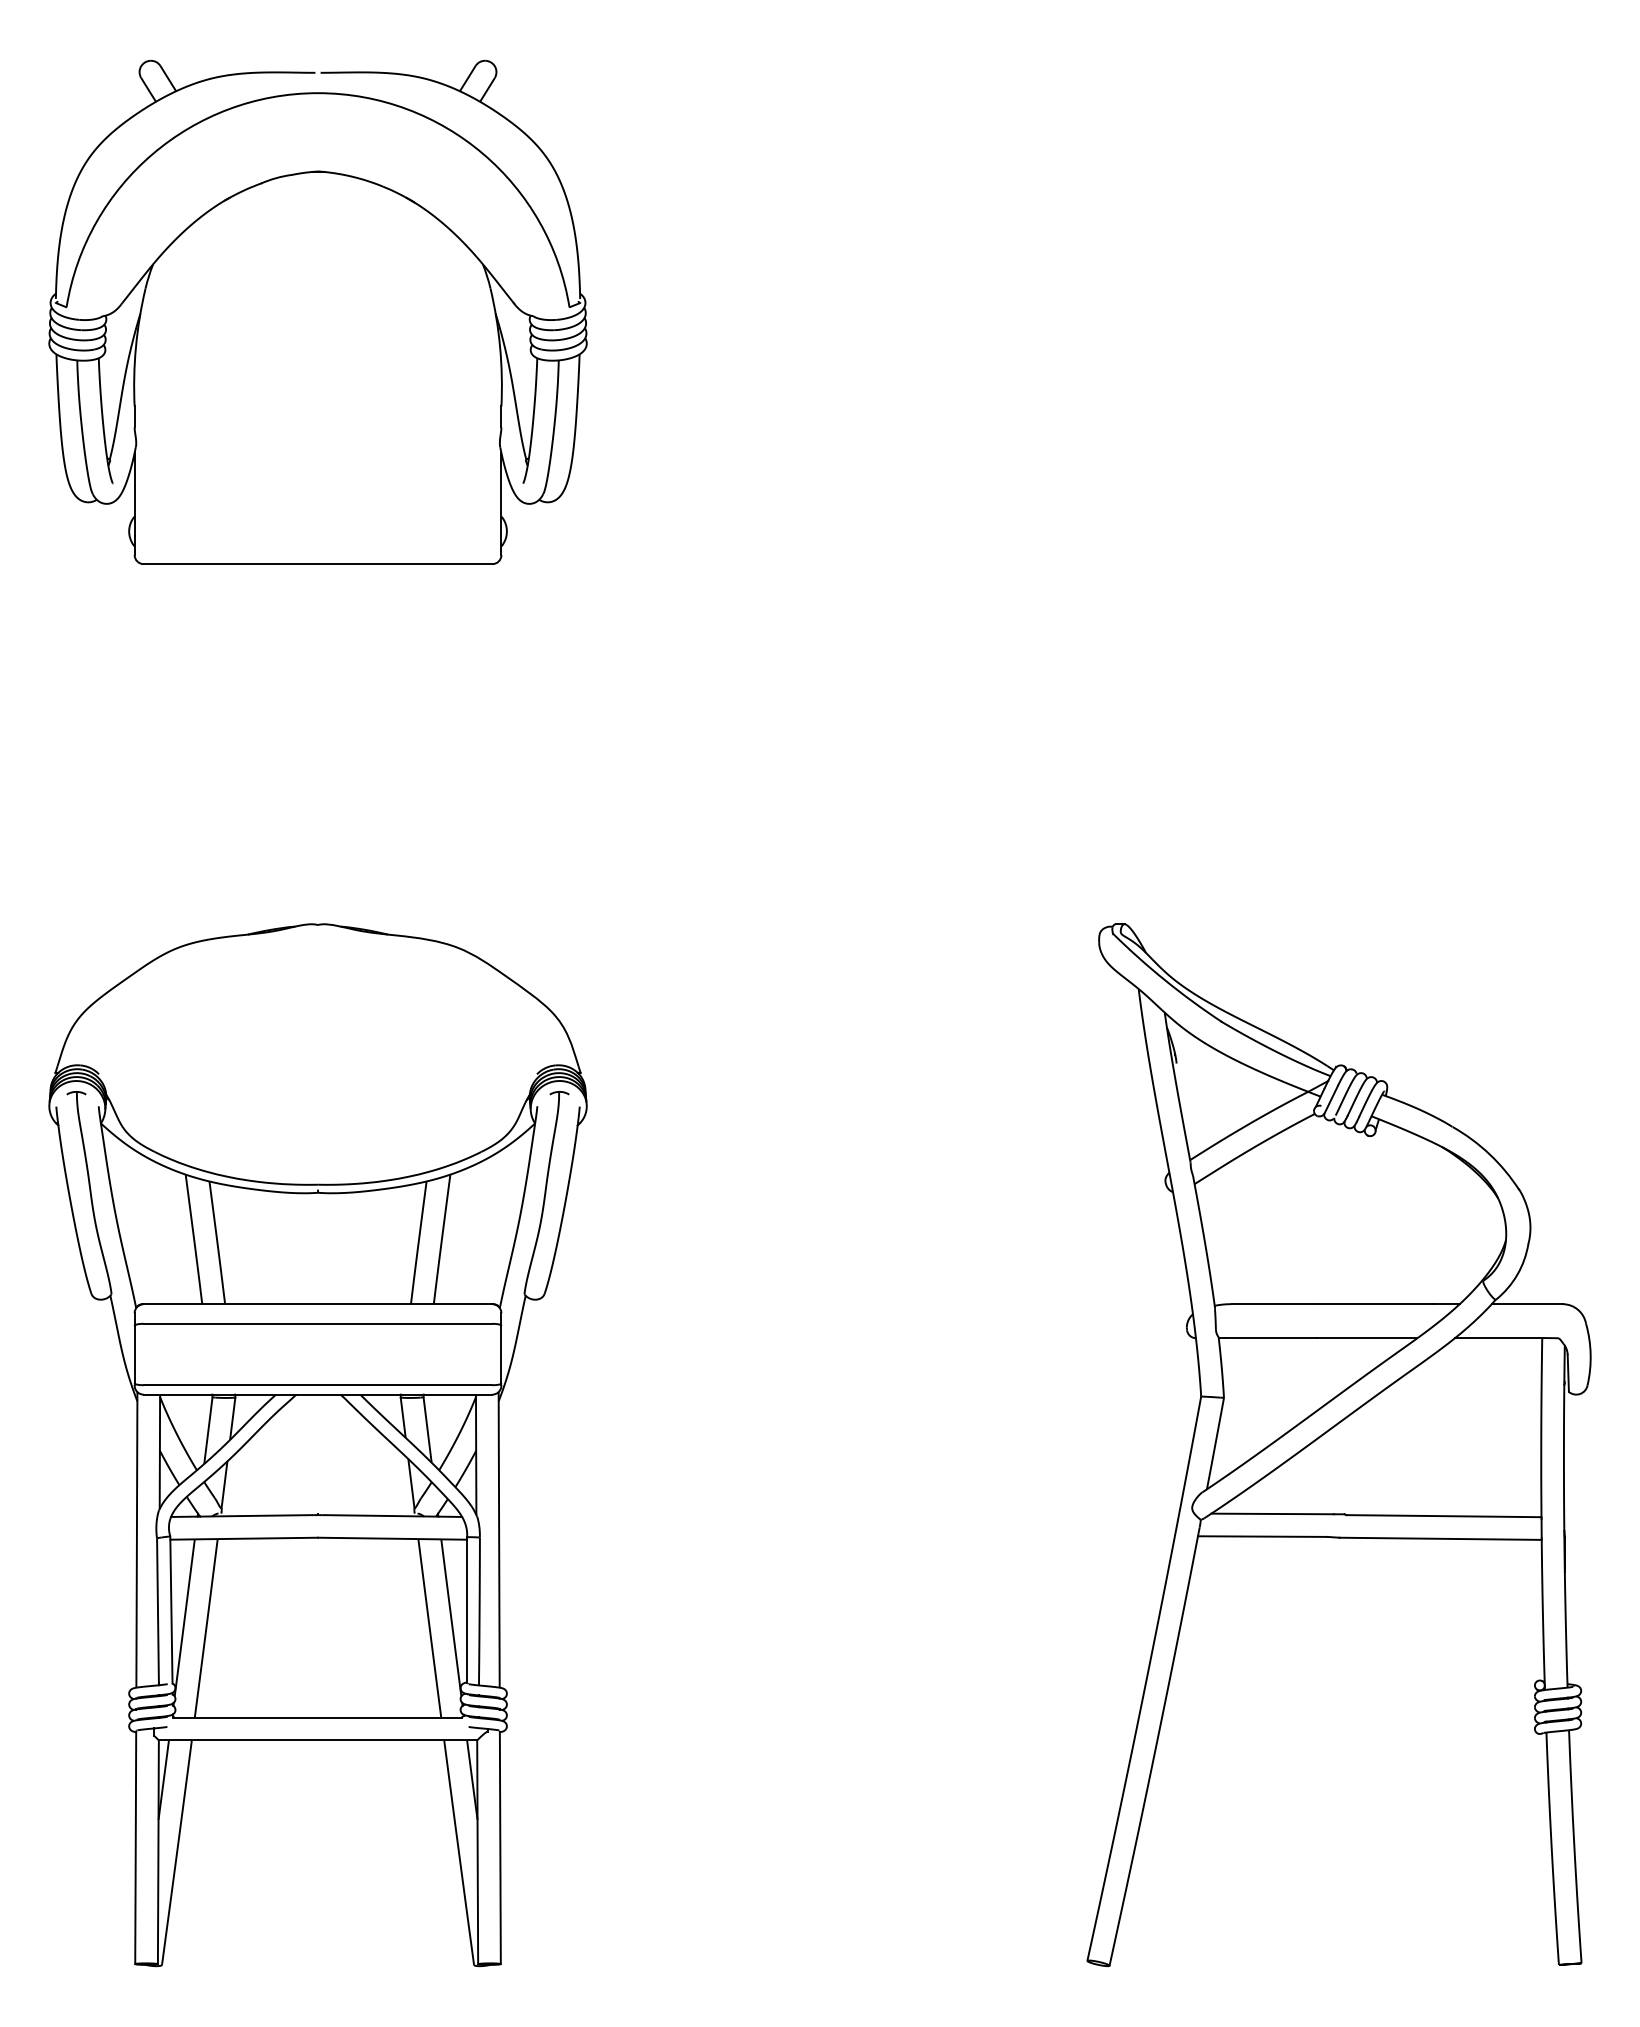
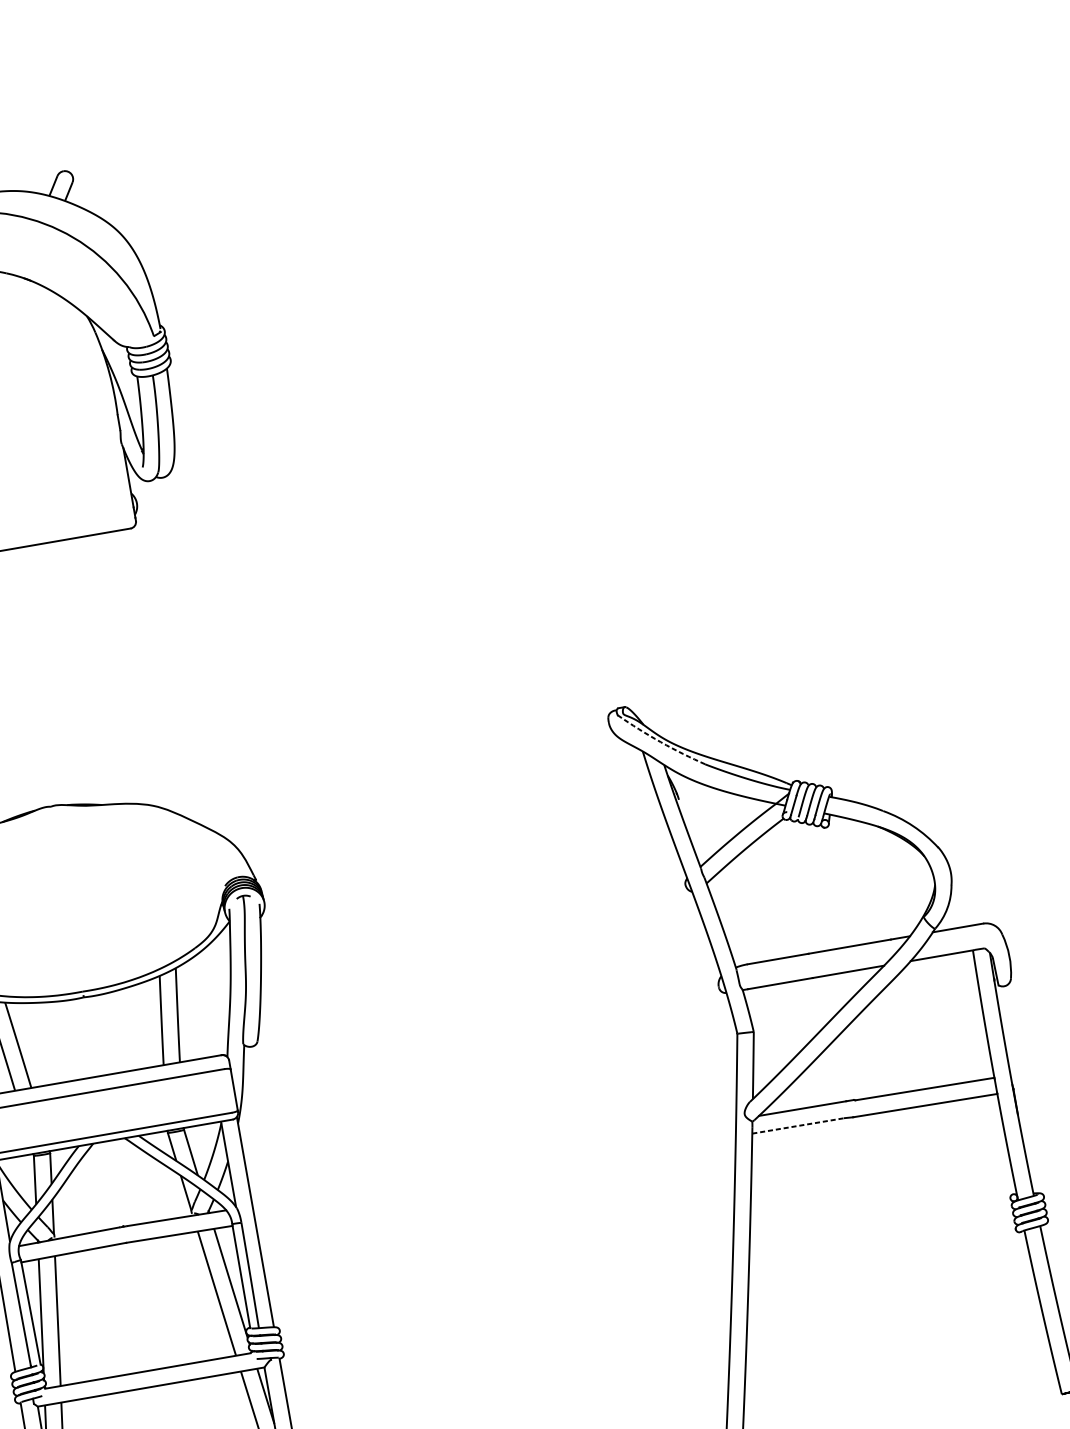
arc: (1165, 980) -> (660, 742), solid -> dashed
line: (1262, 1536) -> (798, 1125), solid -> dashed

